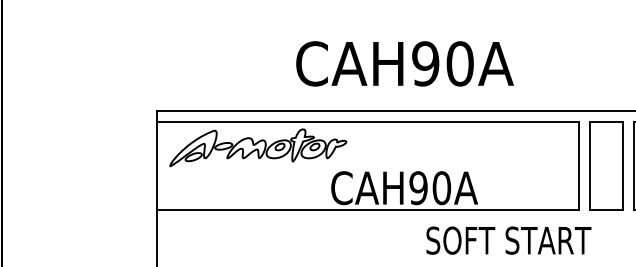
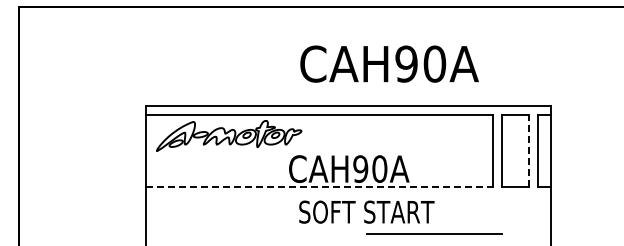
text: (404, 63) -> (389, 63), moved
line: (623, 166) -> (528, 151), solid -> dashed
line: (368, 210) -> (319, 187), solid -> dashed
text: (508, 239) -> (366, 211), moved

